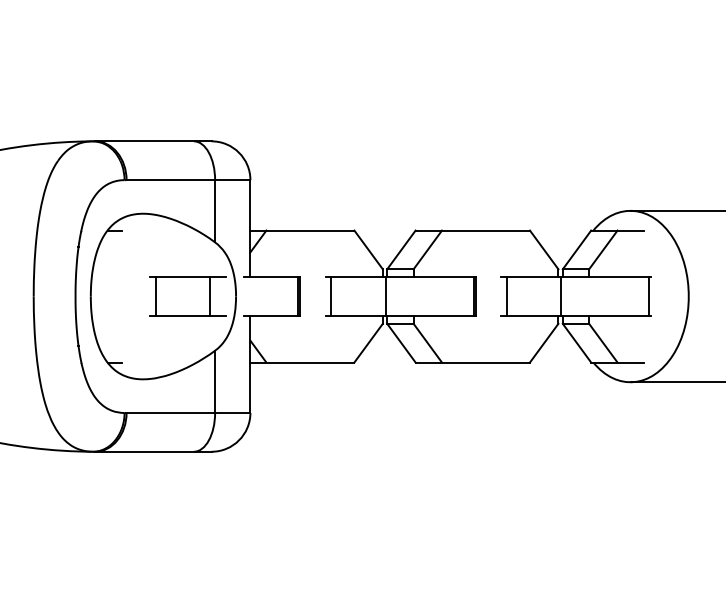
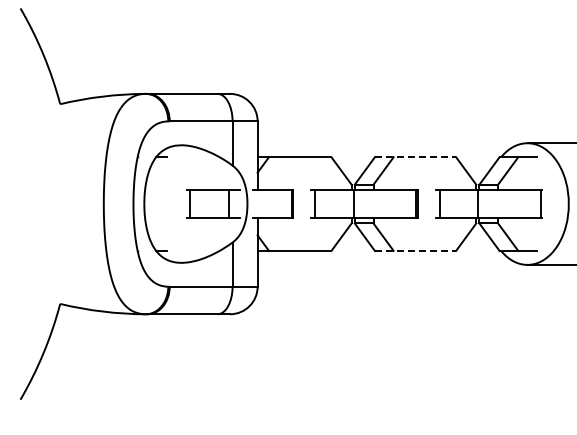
line: (472, 230) -> (415, 157), solid -> dashed
line: (472, 361) -> (415, 250), solid -> dashed

